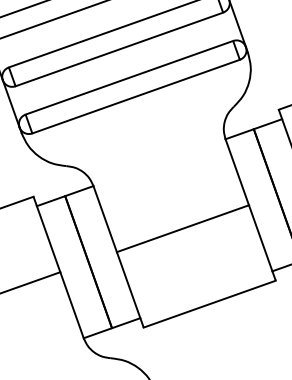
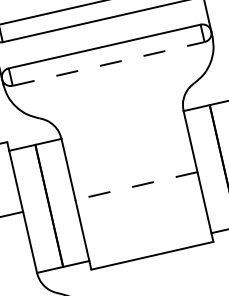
line: (136, 96) -> (109, 63), solid -> dashed
line: (182, 228) -> (136, 185), solid -> dashed

